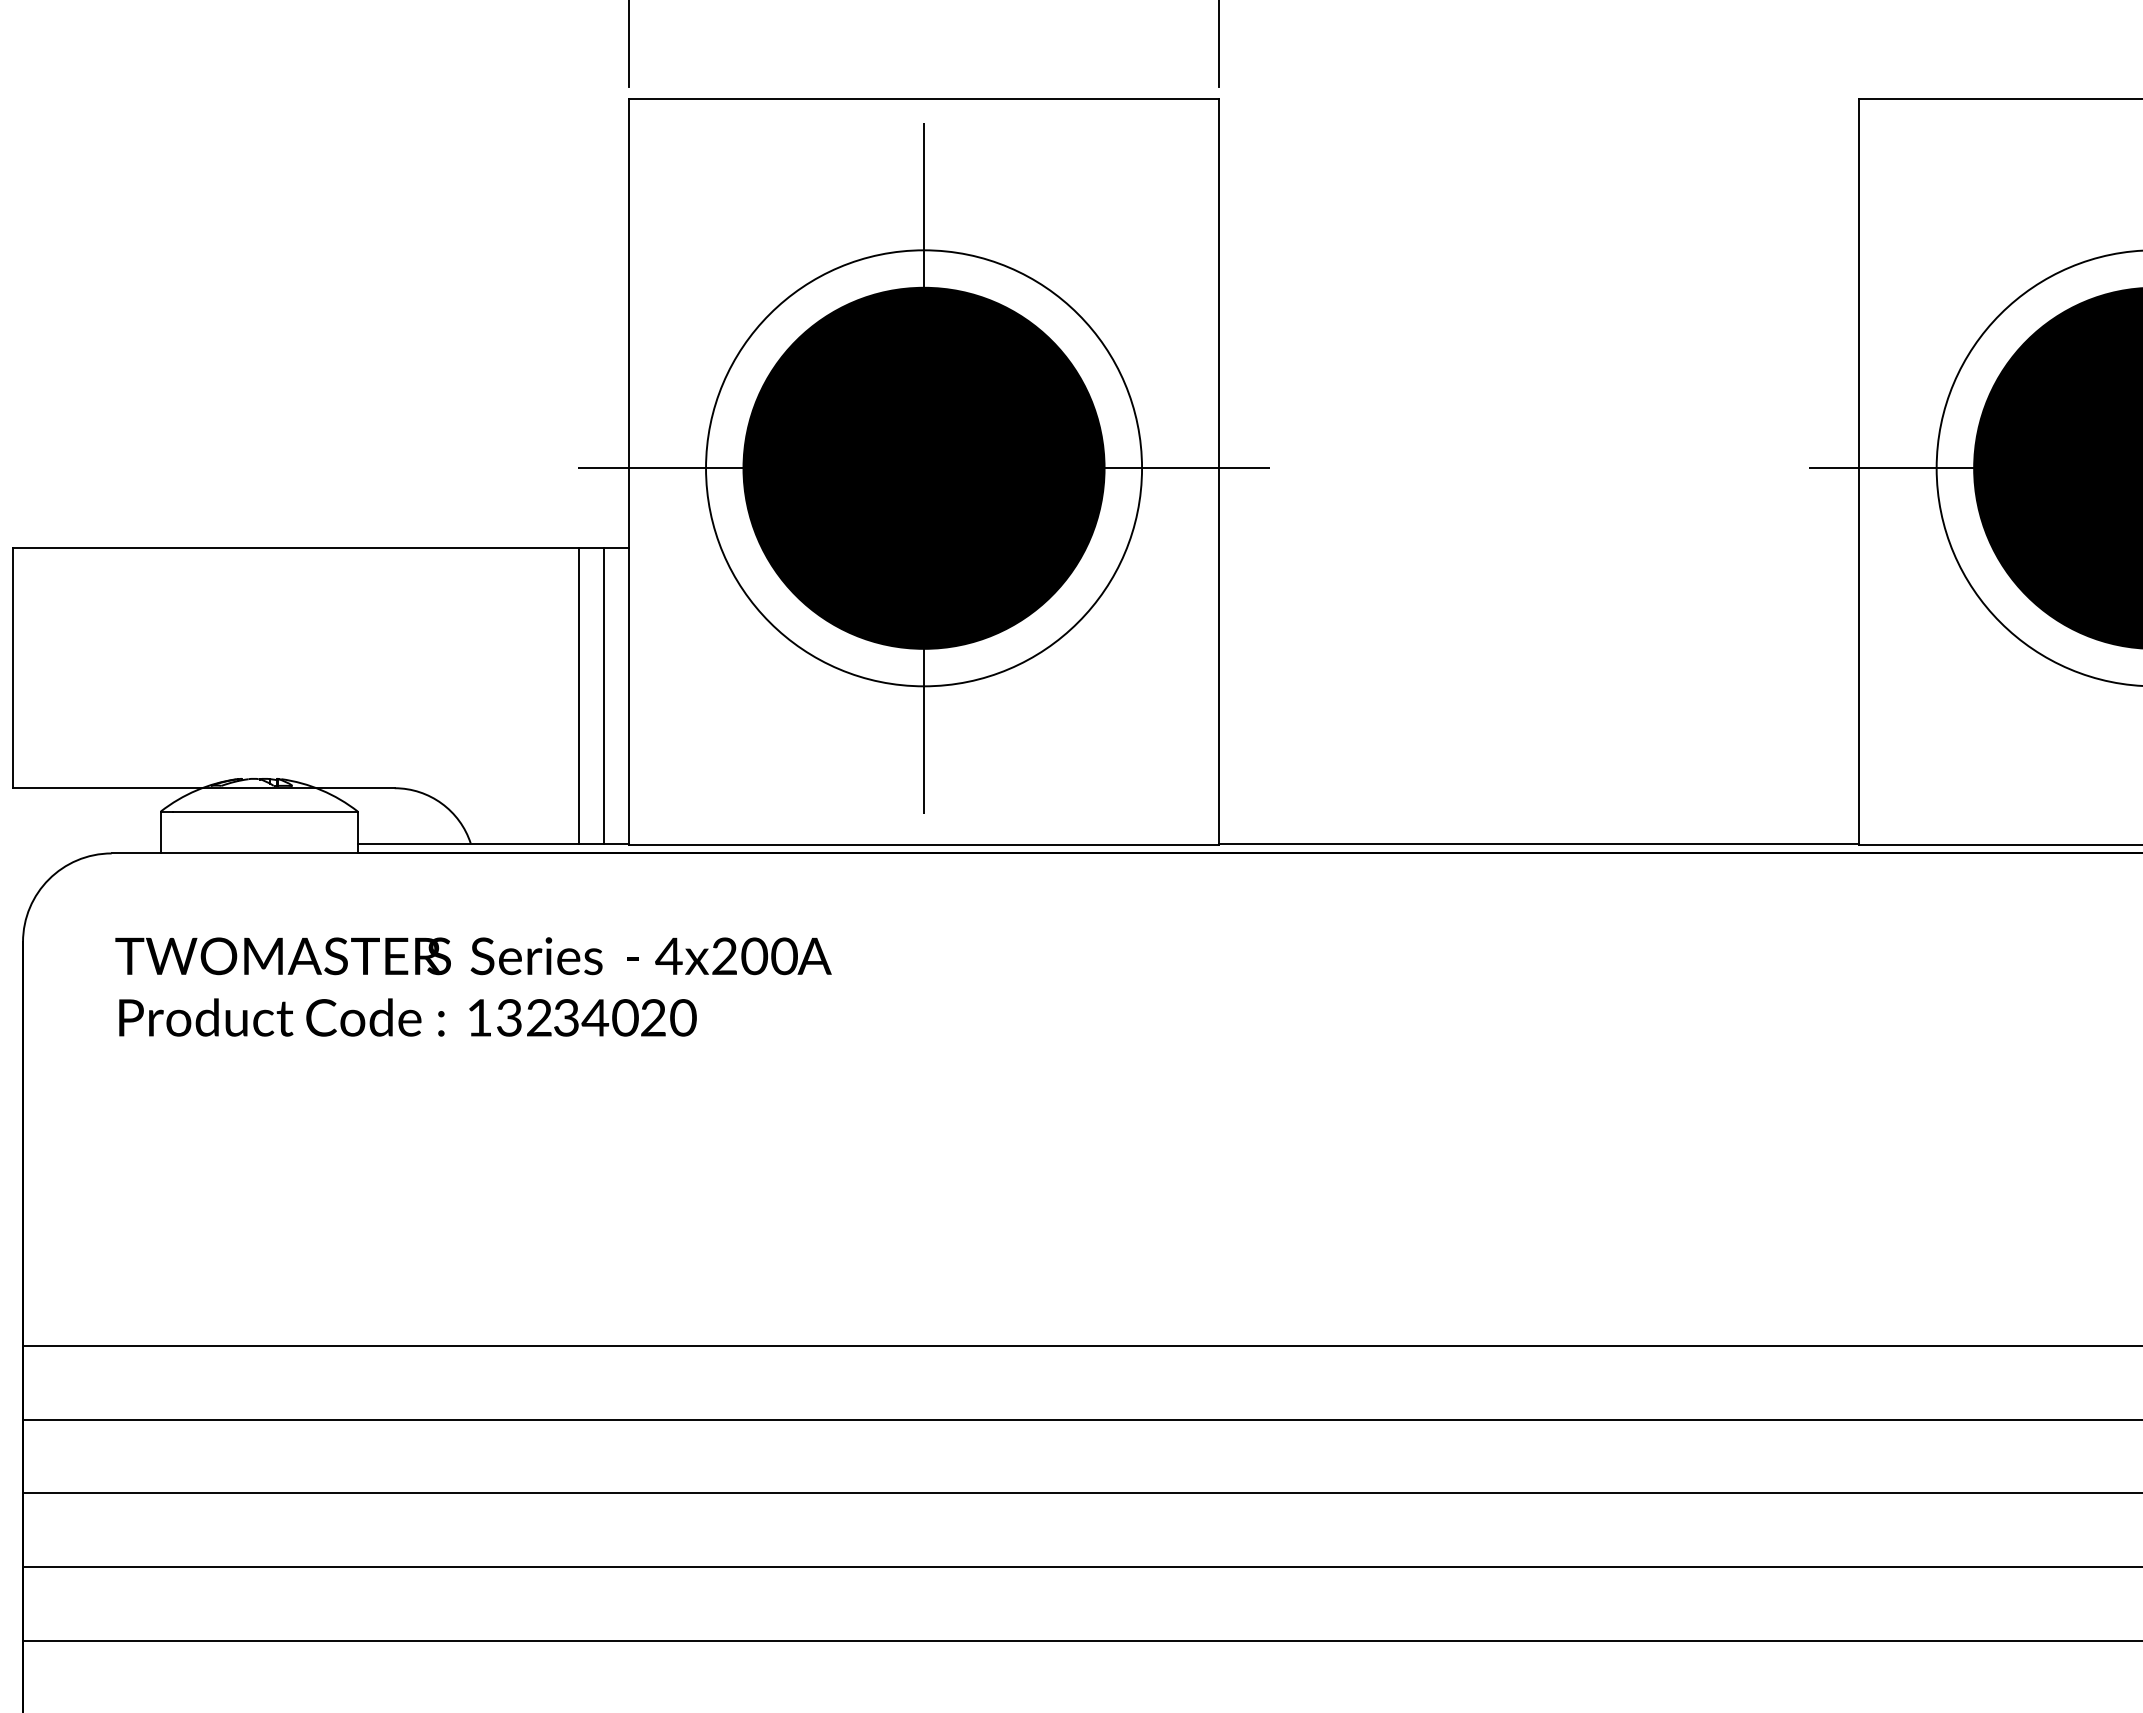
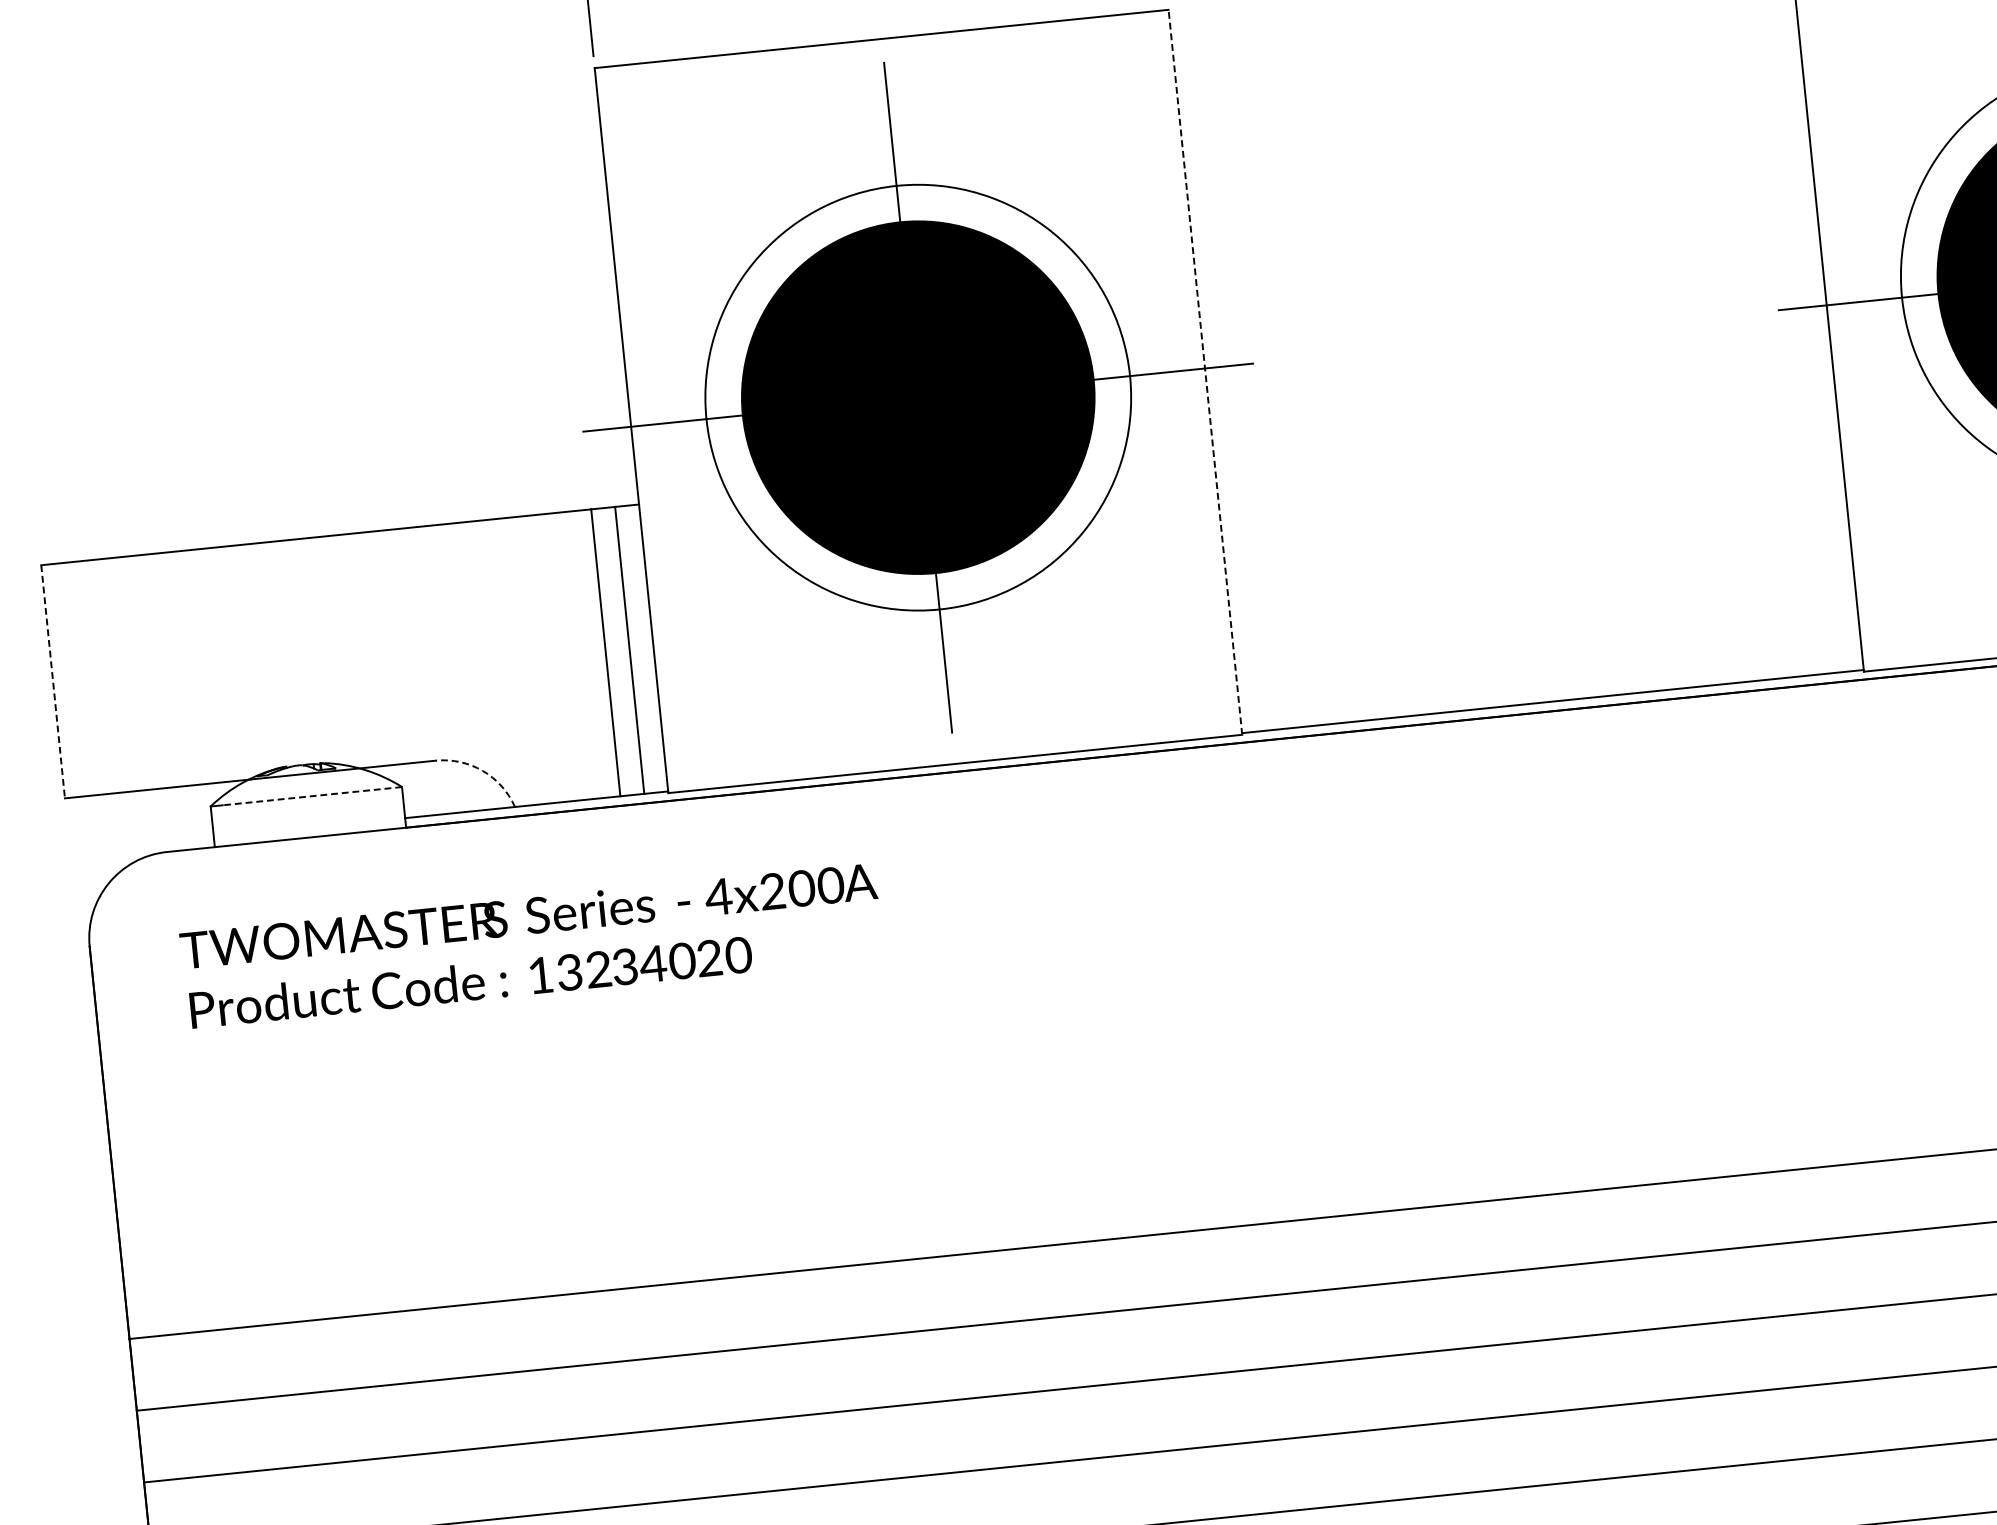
line: (1219, 471) -> (1205, 371), solid -> dashed
line: (13, 668) -> (53, 682), solid -> dashed
arc: (441, 803) -> (482, 770), solid -> dashed
line: (264, 811) -> (311, 796), solid -> dashed

